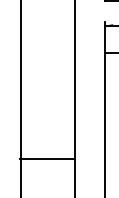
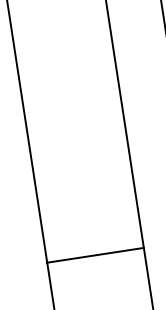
line: (47, 158) -> (94, 255), moved

